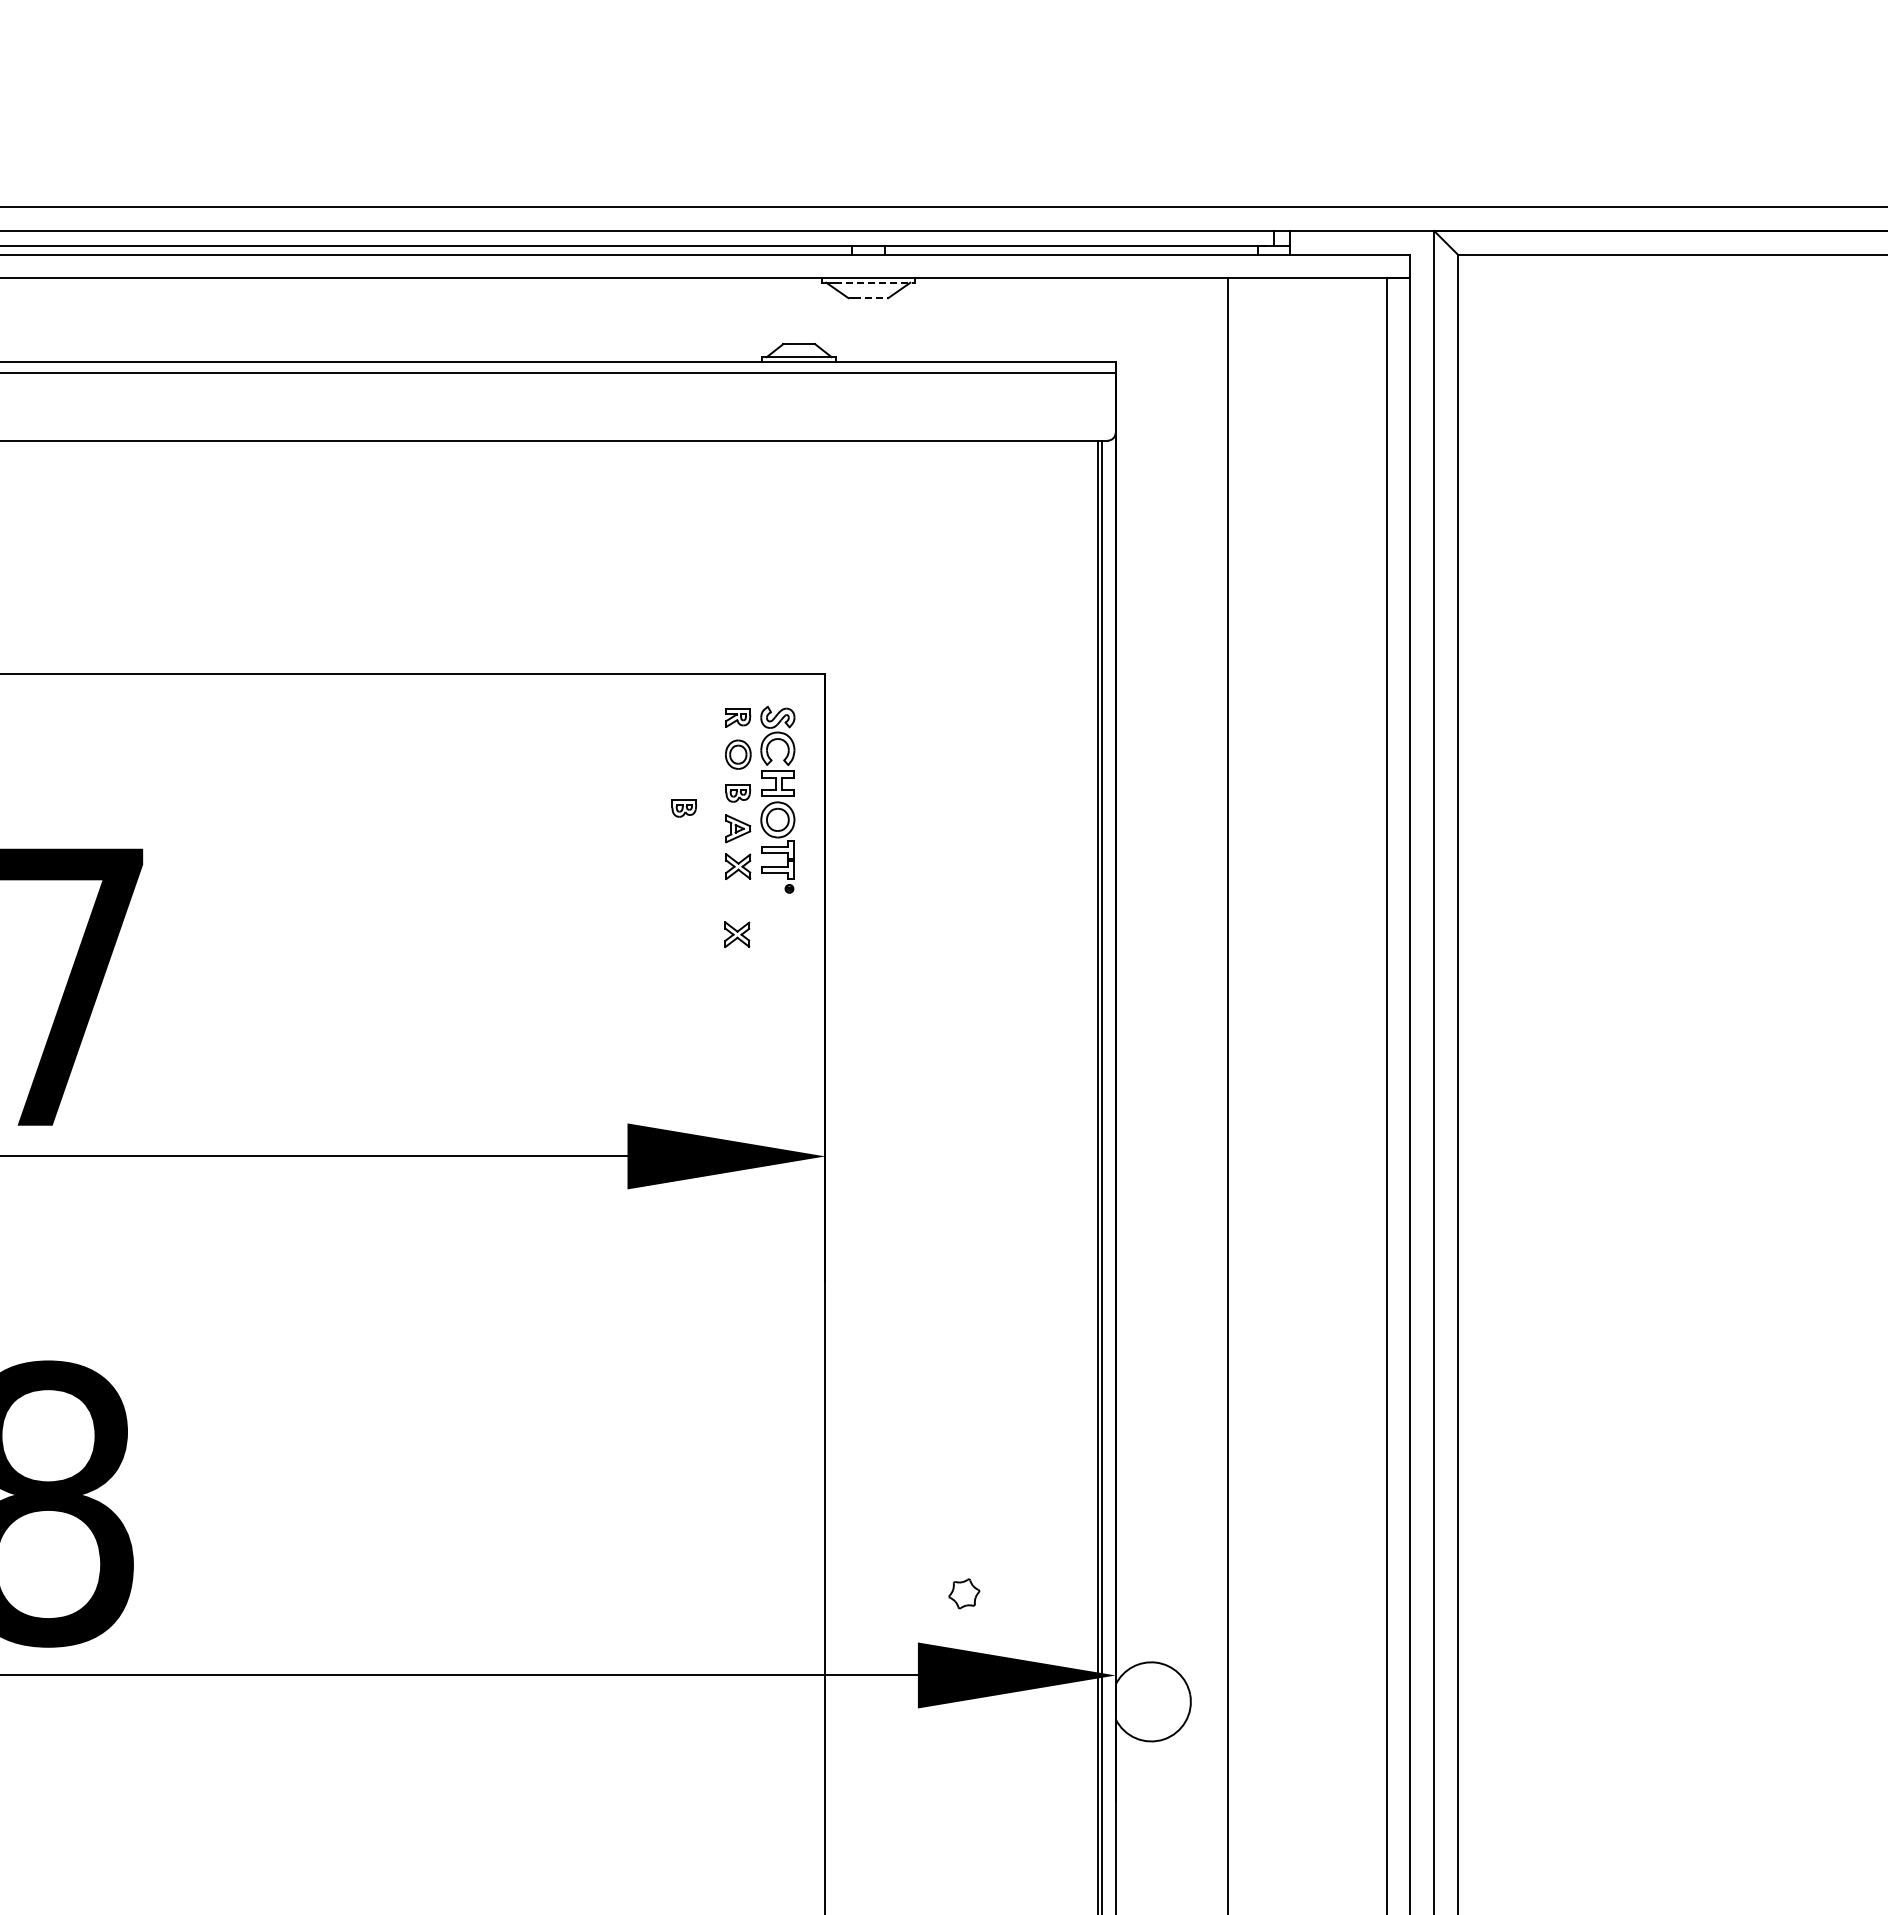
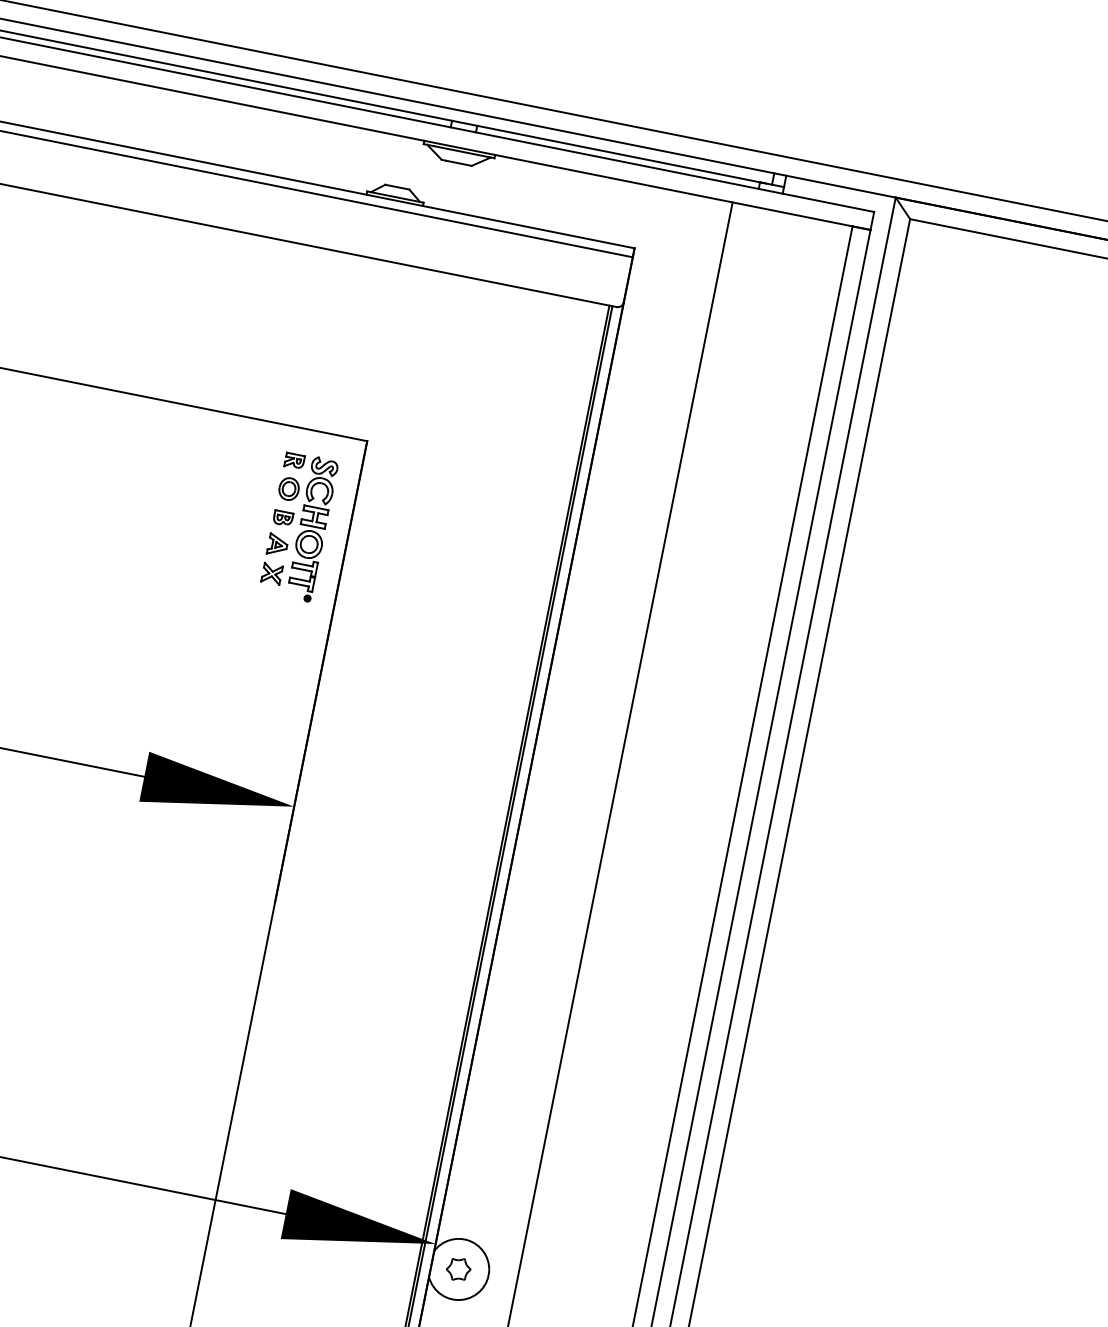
line: (875, 282) -> (464, 152), dashed -> solid
line: (871, 298) -> (459, 163), dashed -> solid
part: (684, 808) -> (240, 521), removed
part: (737, 934) -> (261, 625), removed
part: (964, 1593) -> (458, 1269), moved

